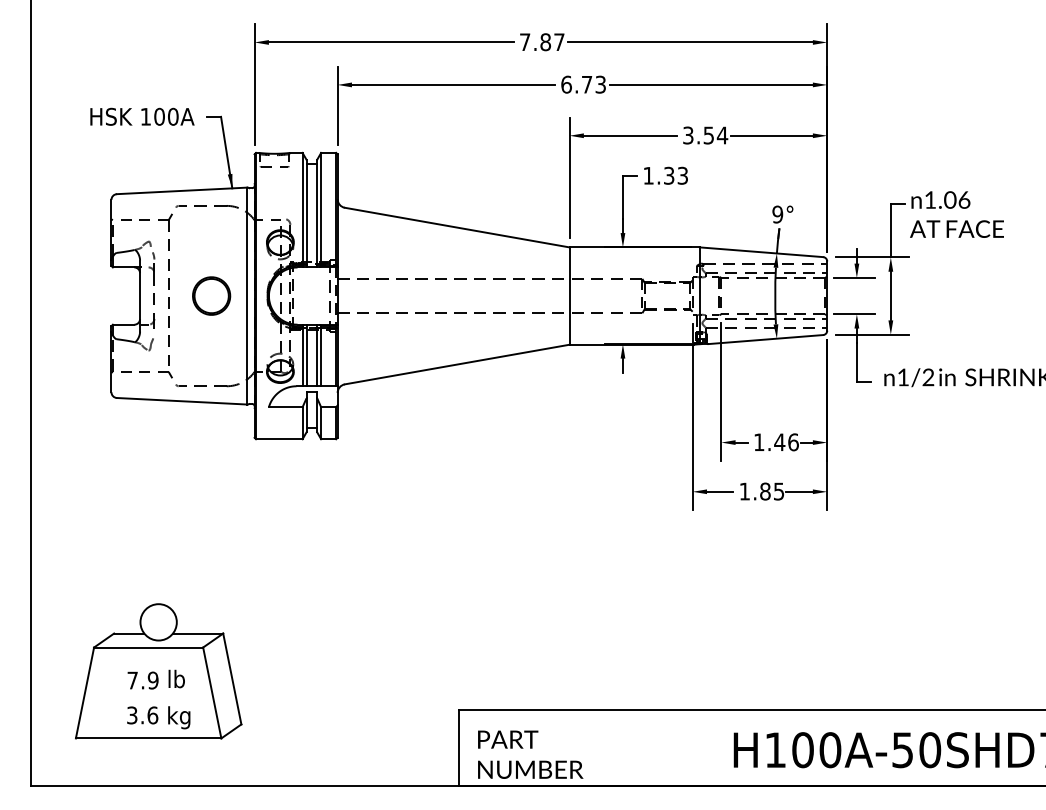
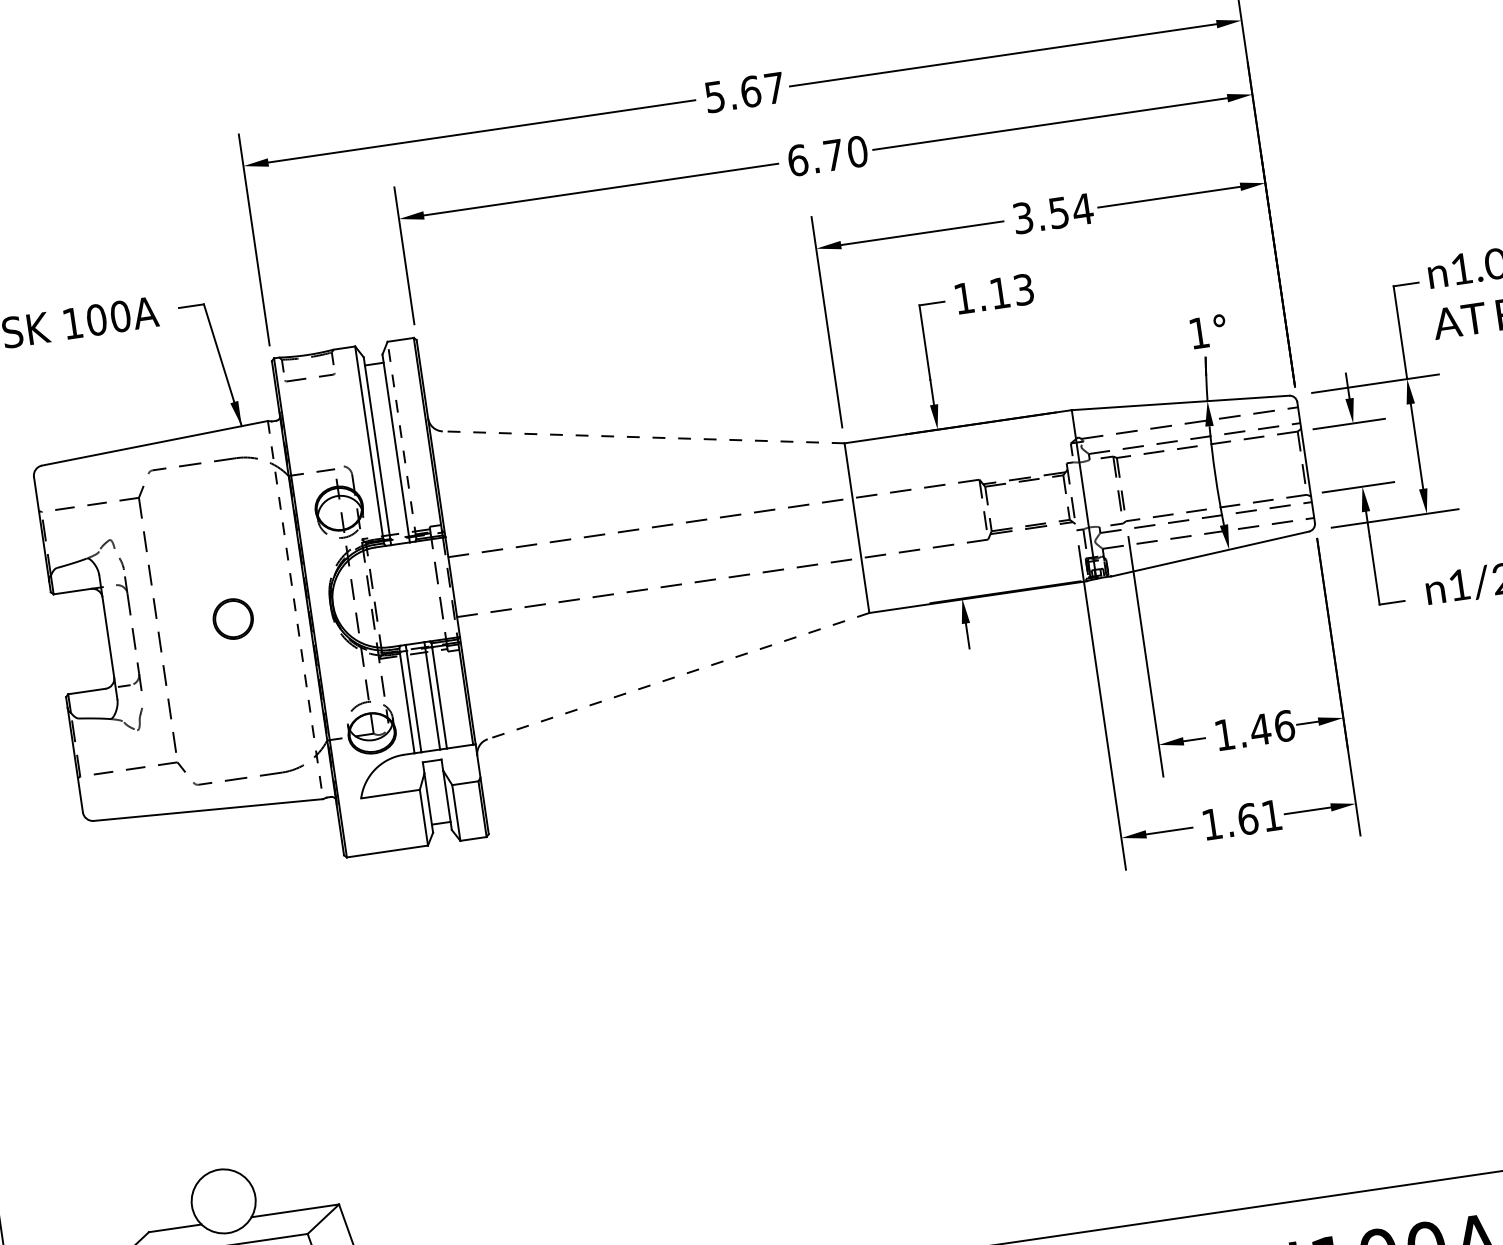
text: (535, 42) -> (733, 94), 7.87 -> 5.67
text: (600, 84) -> (857, 151), 6.73 -> 6.70
text: (669, 175) -> (1000, 292), 1.33 -> 1.13
line: (321, 209) -> (402, 440), solid -> dashed
text: (777, 214) -> (1198, 333), 9° -> 1°
line: (456, 227) -> (642, 437), solid -> dashed
part: (211, 295) -> (232, 618), size x0.6
line: (247, 296) -> (295, 610), solid -> dashed
line: (456, 364) -> (677, 676), solid -> dashed
text: (772, 491) -> (1260, 817), 1.85 -> 1.61

